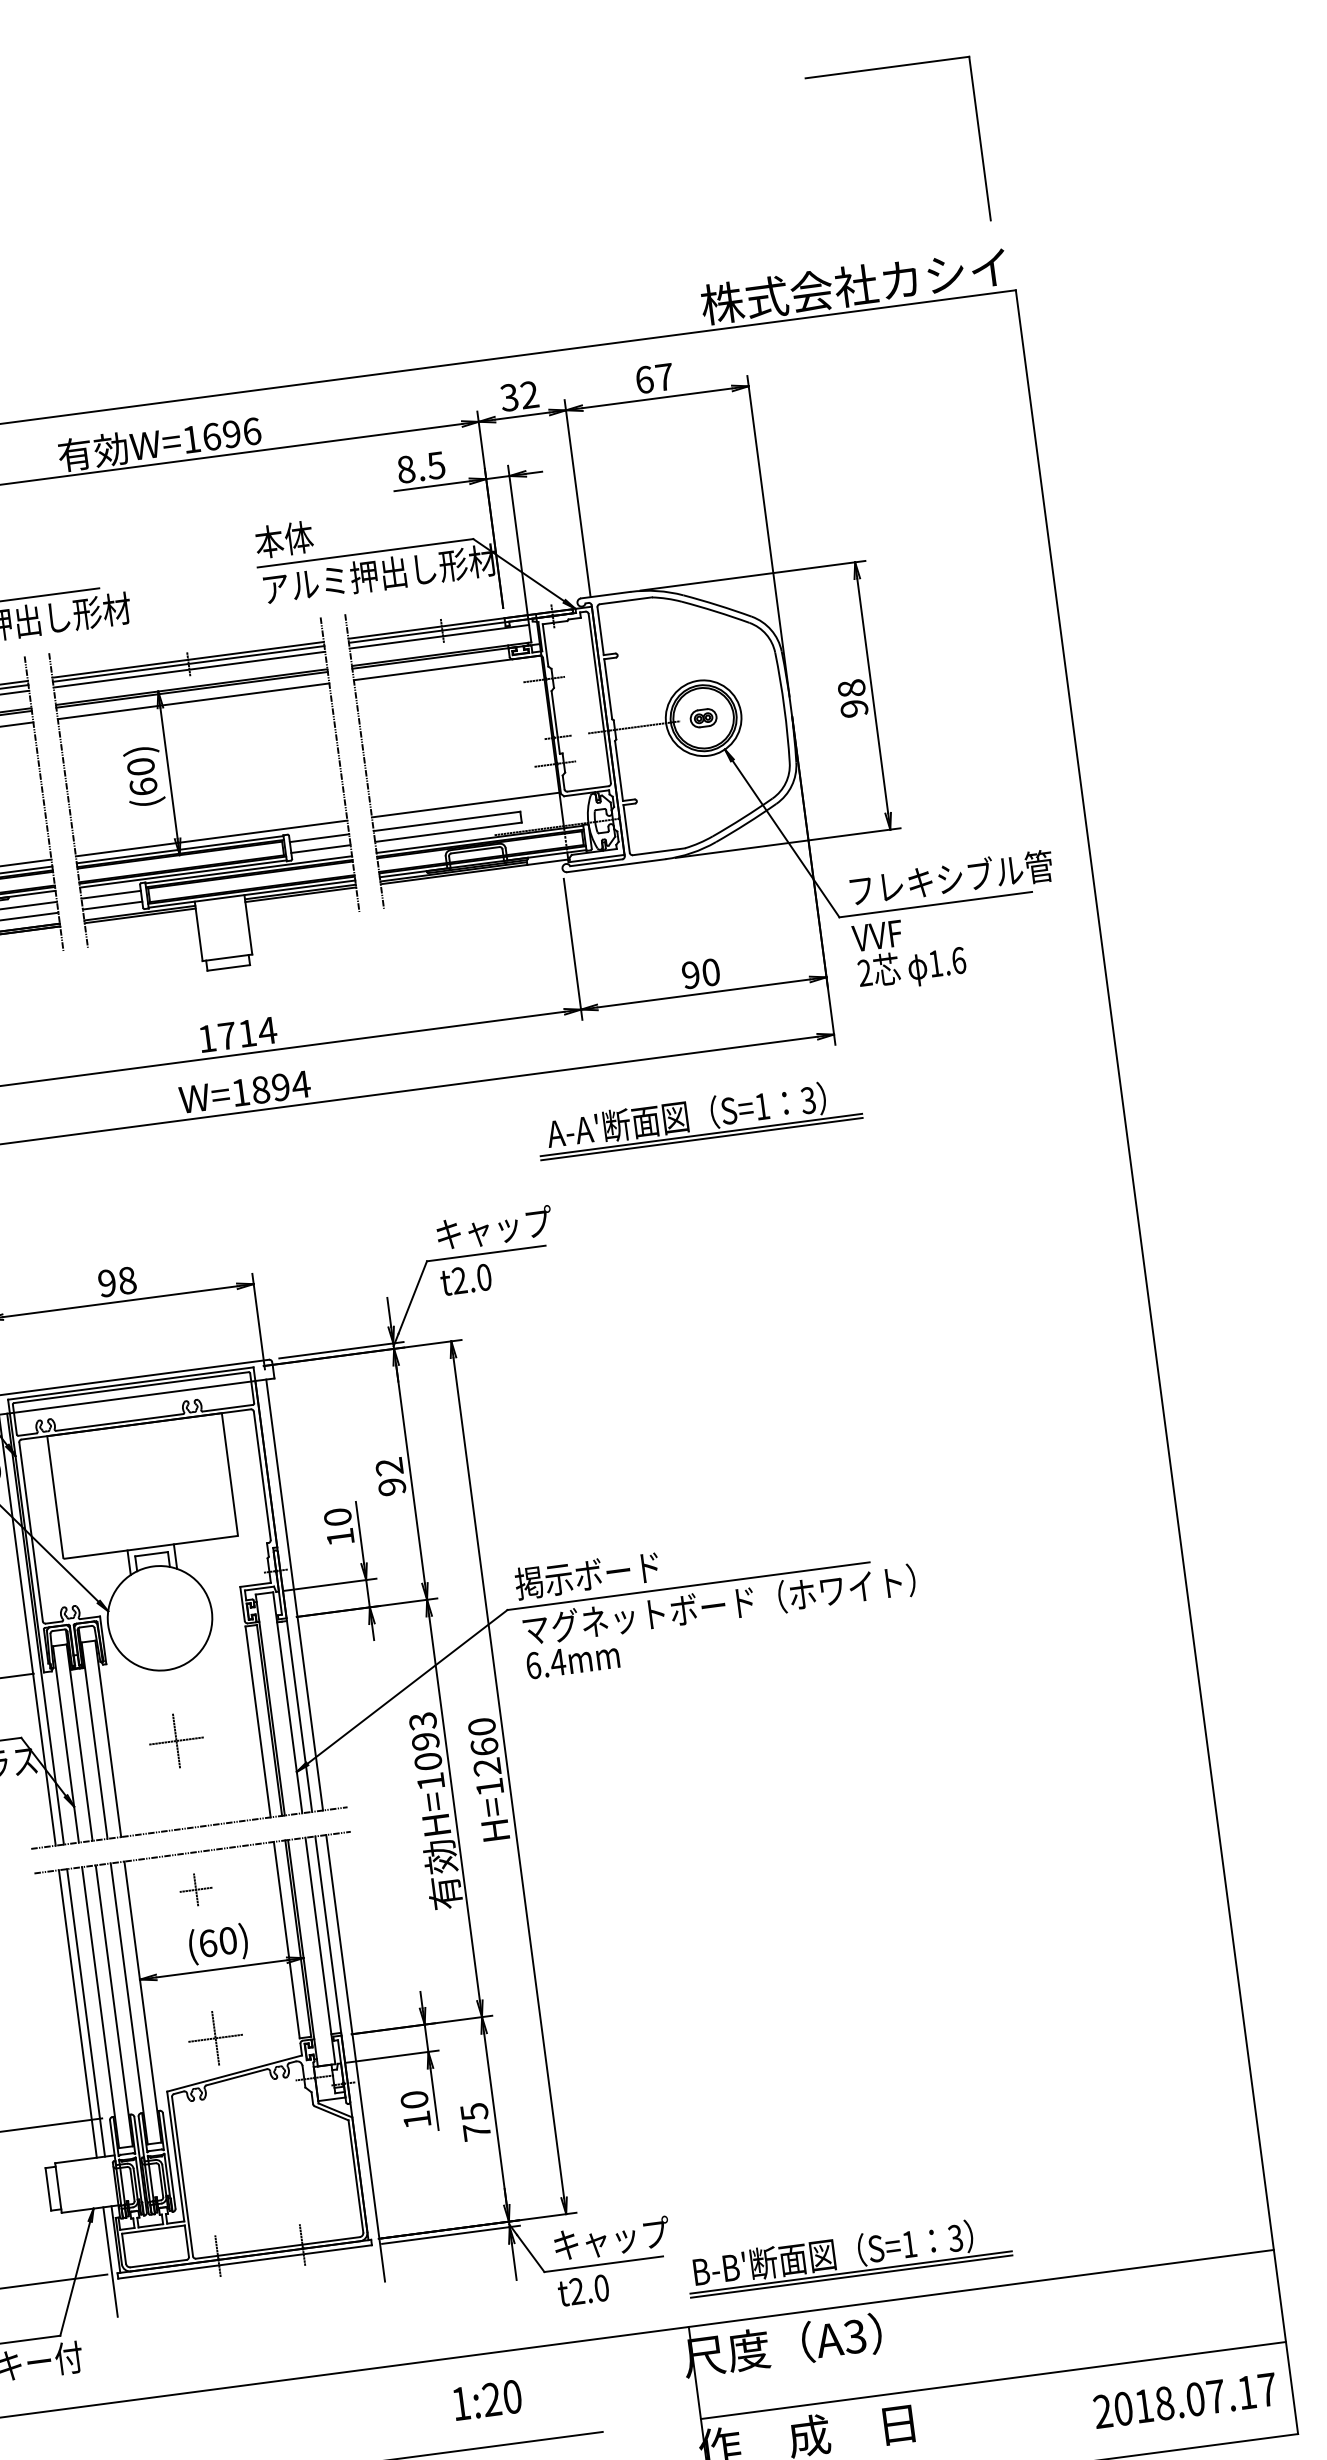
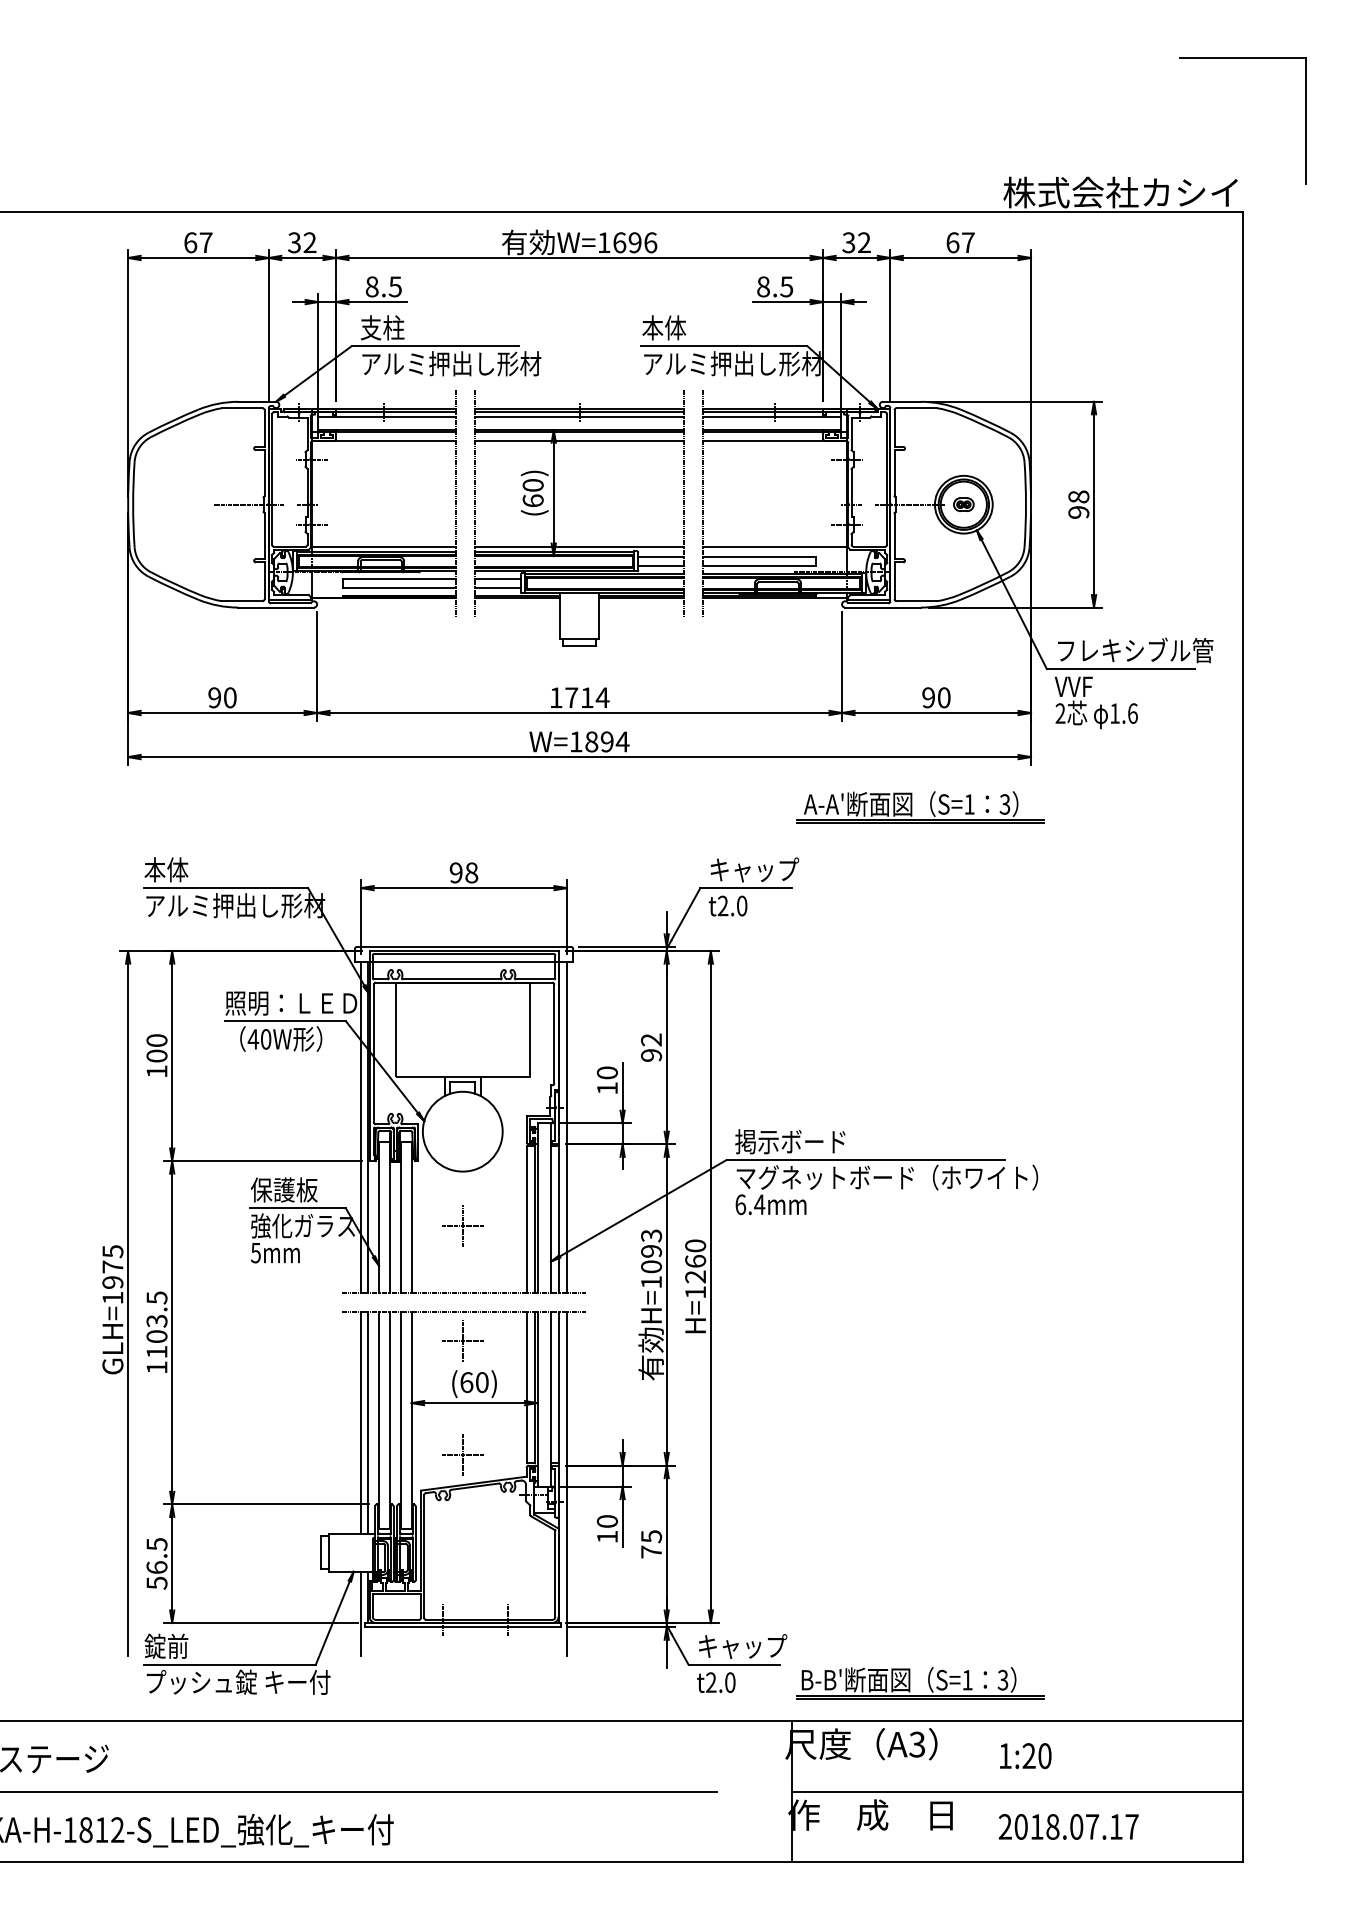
part: (887, 68) -> (1242, 58), moved
part: (195, 1889) -> (462, 1340), size x1.67
text: (487, 2400) -> (1025, 1756), moved
text: (1184, 2400) -> (1068, 1826), moved

